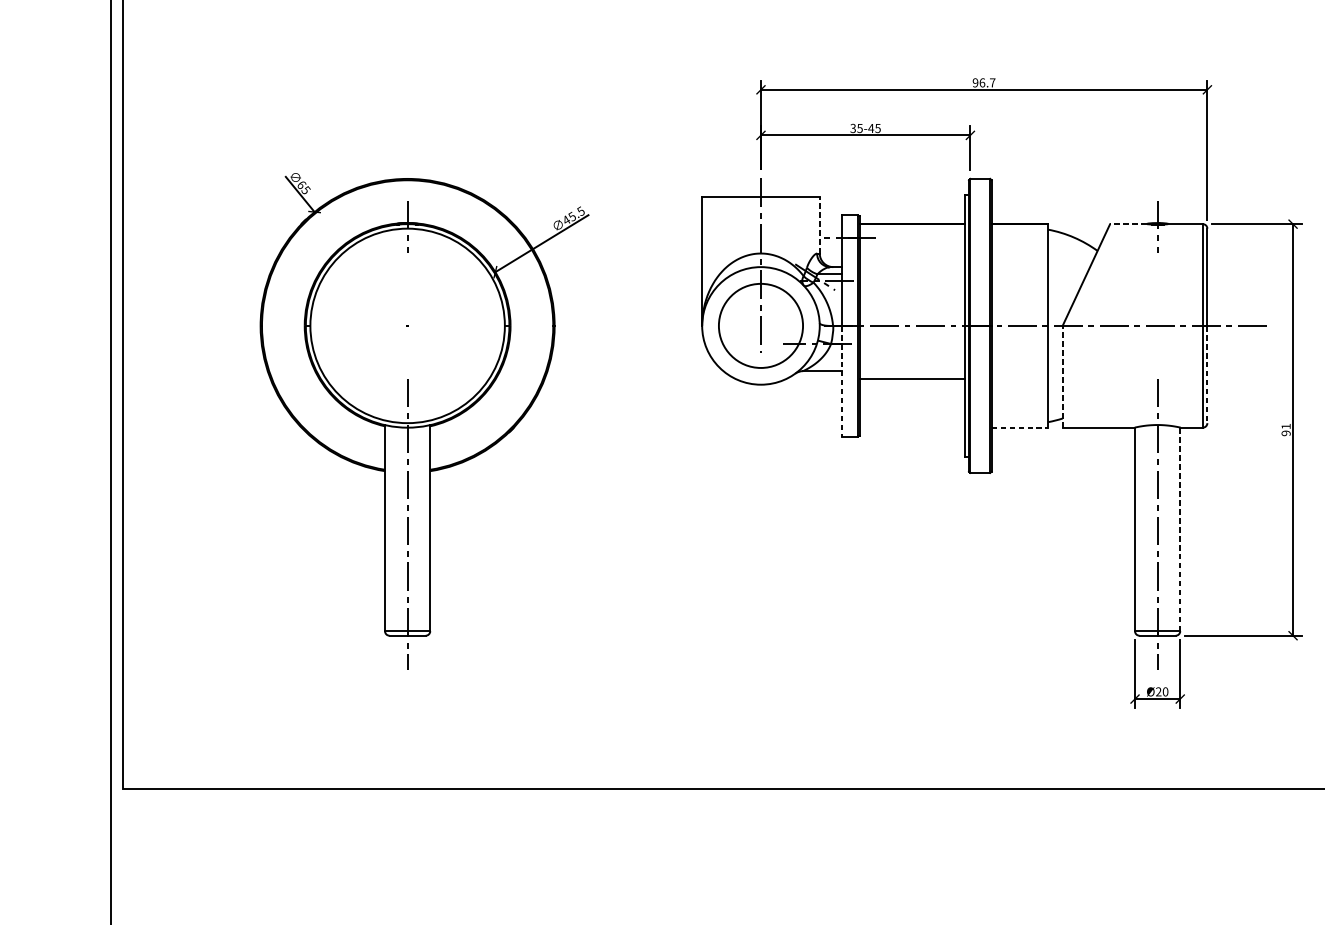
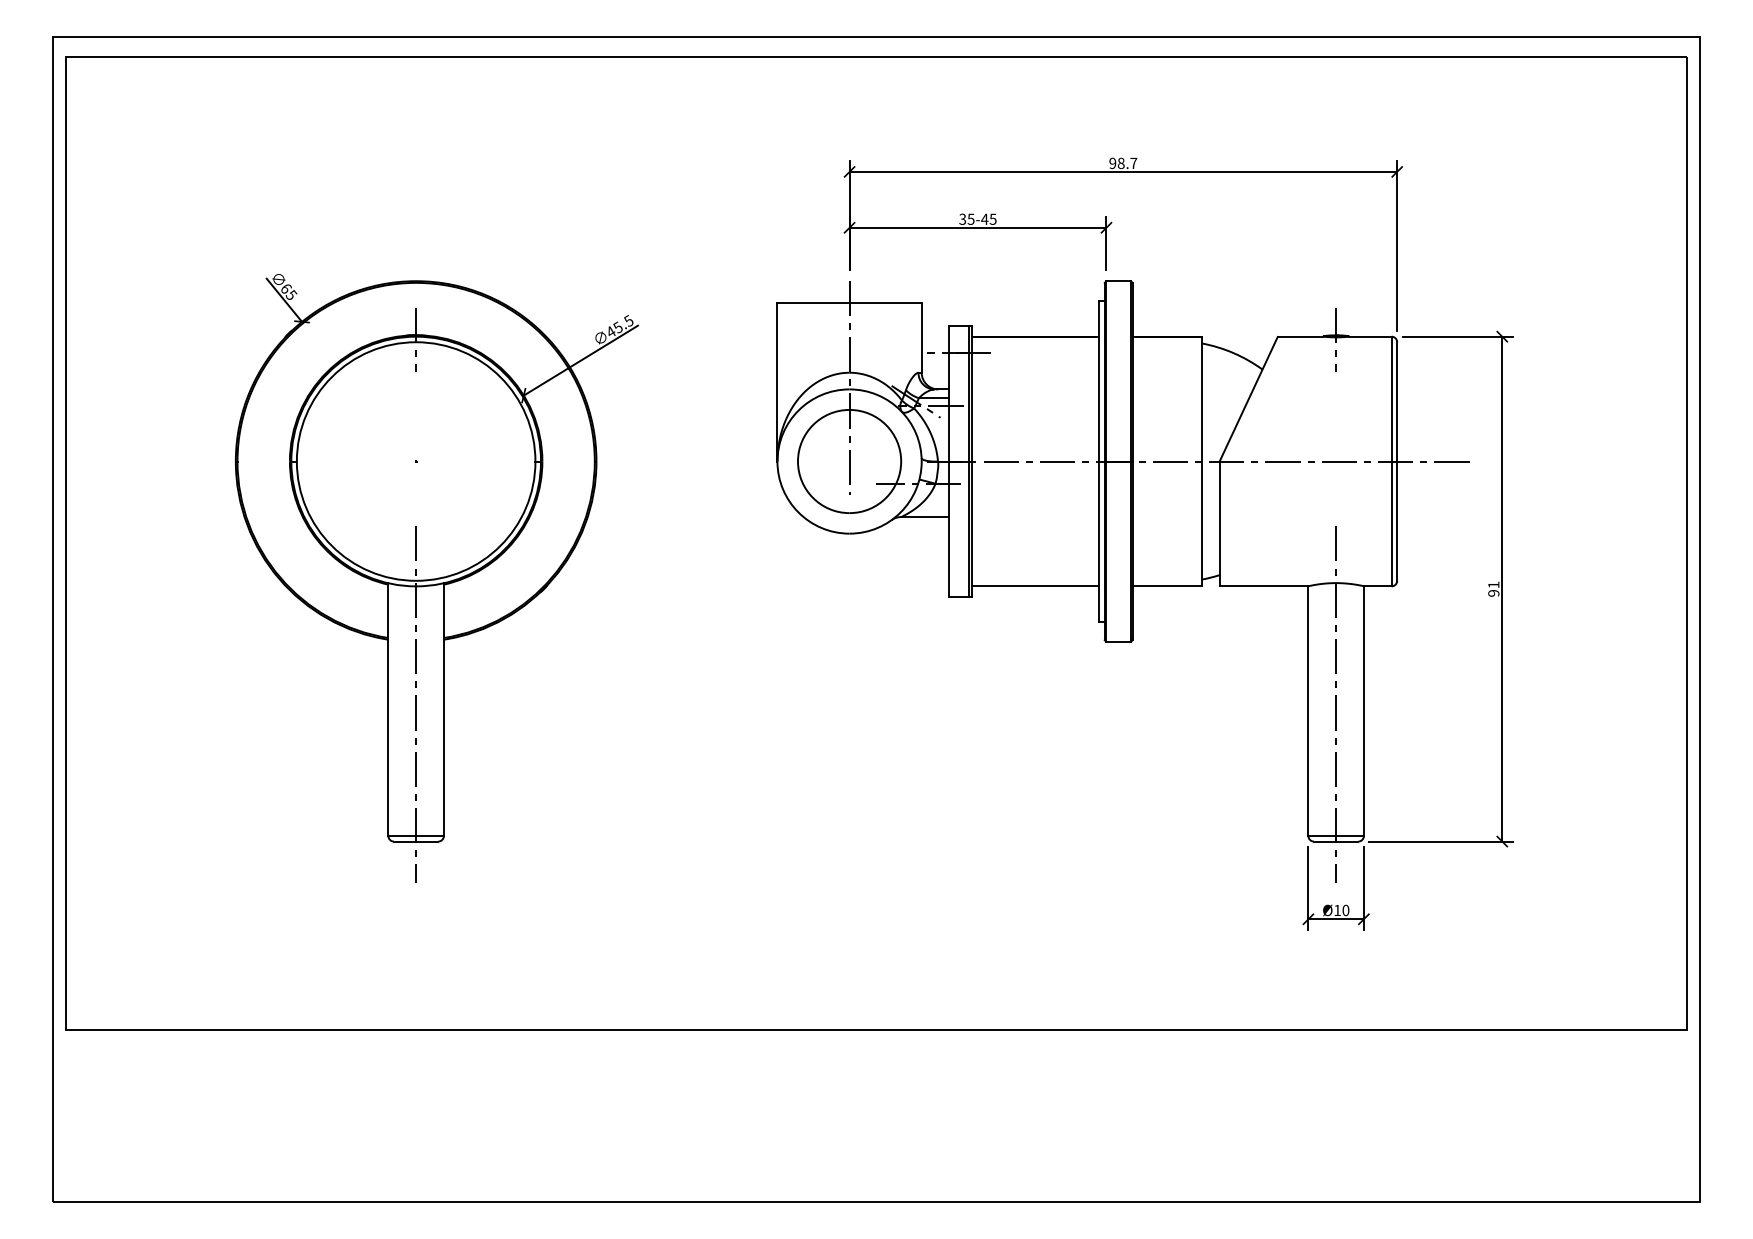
text: (981, 82) -> (1120, 162), 96.7 -> 98.7
line: (1128, 223) -> (1300, 336), dashed -> solid
line: (819, 224) -> (921, 337), dashed -> solid
line: (1207, 374) -> (1397, 521), dashed -> solid
line: (1062, 376) -> (1219, 523), dashed -> solid
line: (912, 378) -> (1035, 586), moved
line: (842, 381) -> (949, 529), dashed -> solid
line: (1020, 427) -> (1167, 586), dashed -> solid
line: (1179, 529) -> (1363, 711), dashed -> solid
text: (1158, 691) -> (1337, 909), Ø20 -> Ø10

